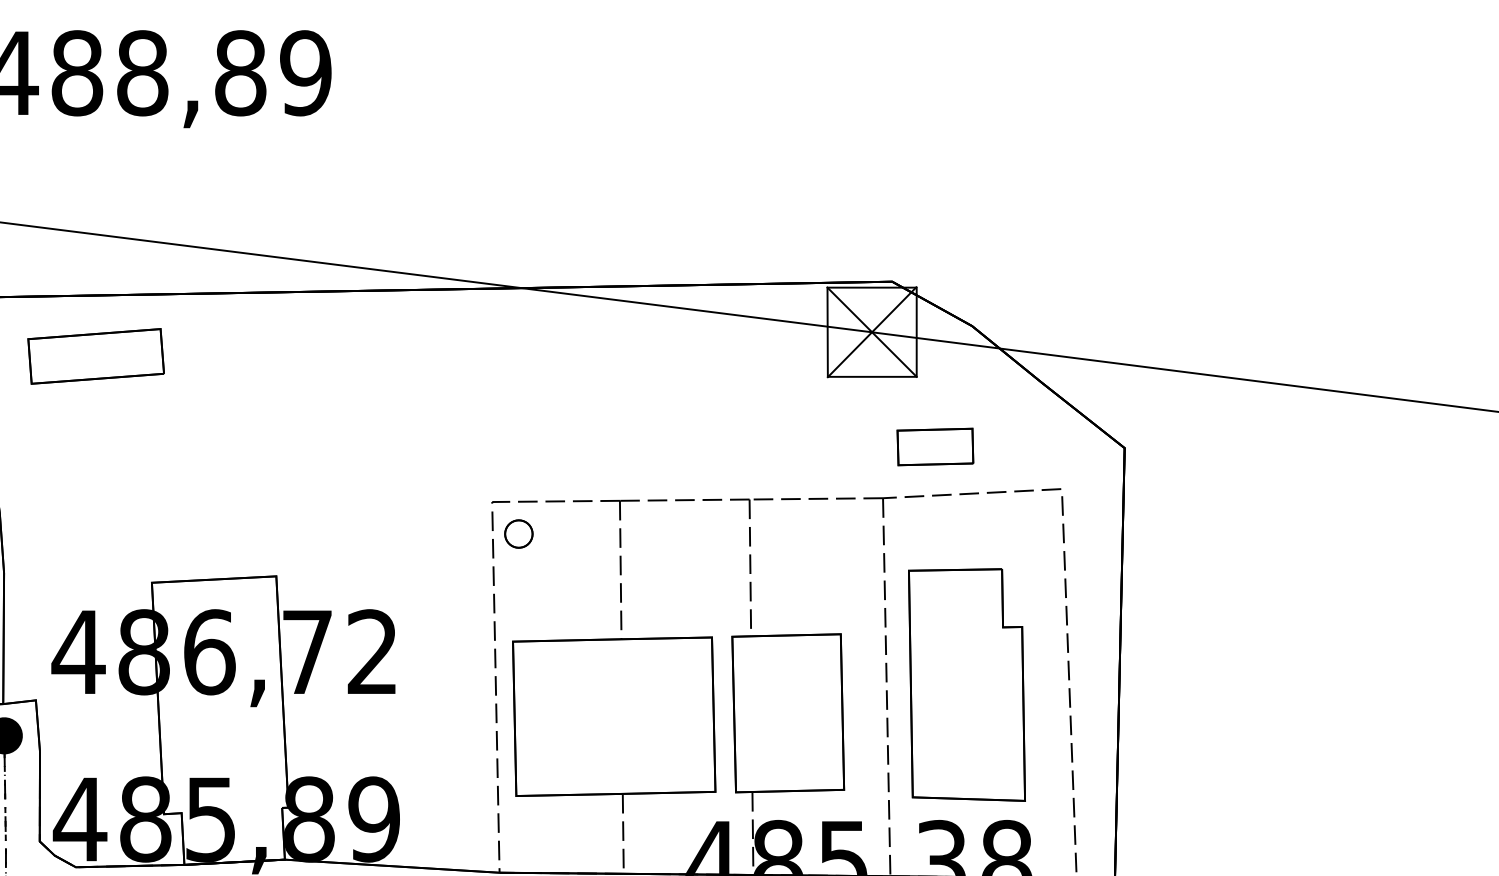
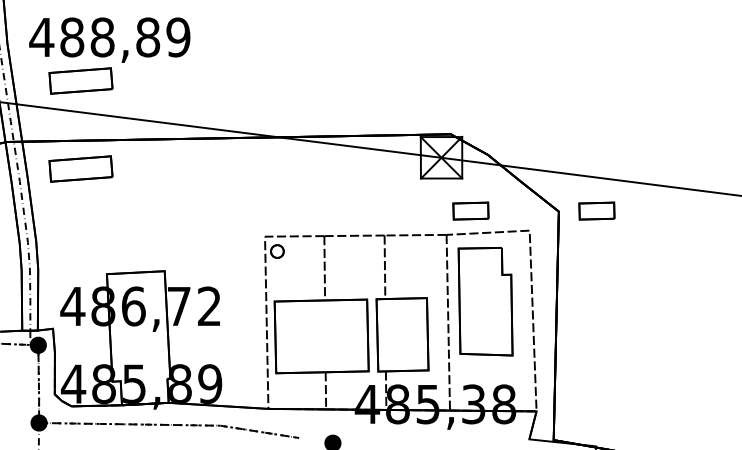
part: (95, 165) -> (80, 80), added
part: (1205, 445) -> (596, 210), added
part: (966, 684) -> (485, 301), moved

